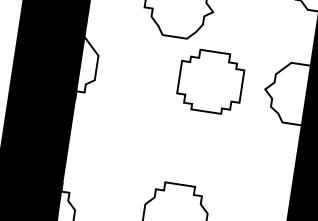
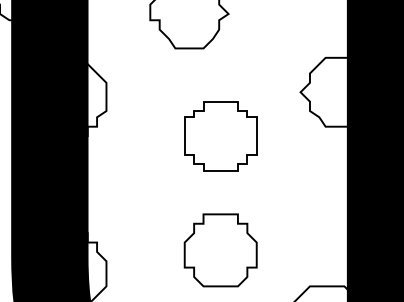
part: (210, 82) -> (220, 136), moved

